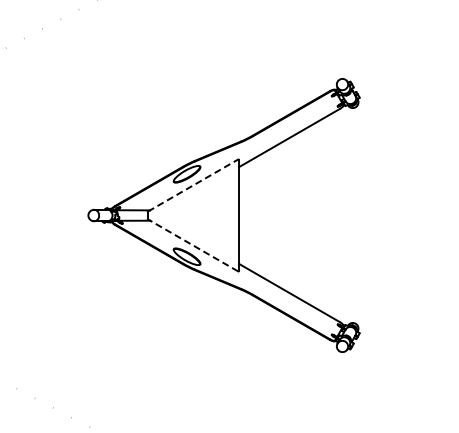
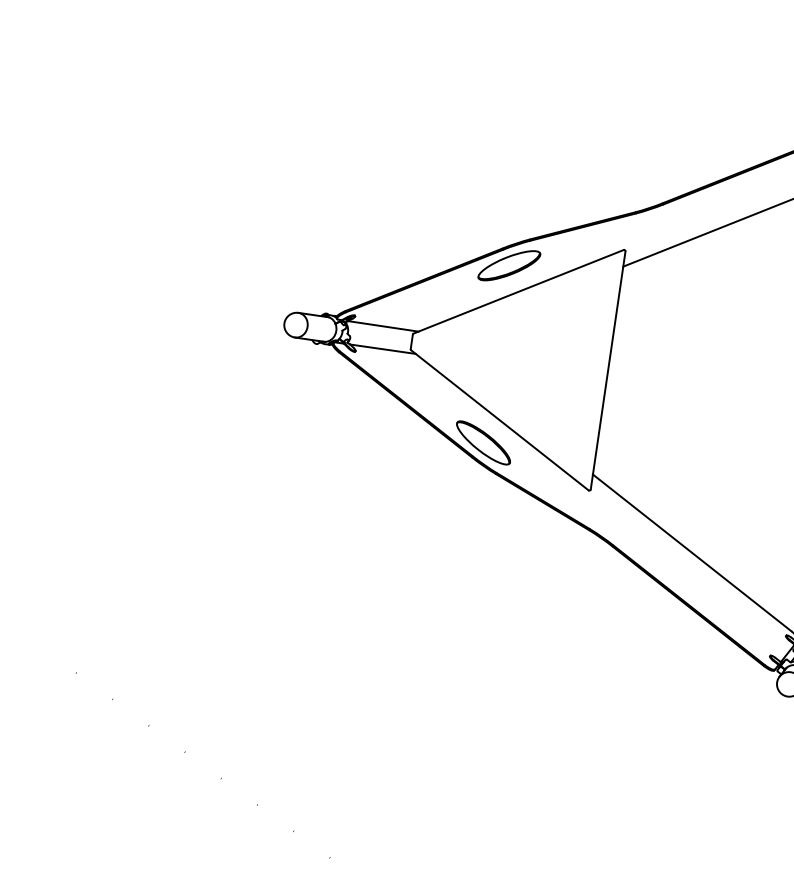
line: (193, 185) -> (519, 291), dashed -> solid
line: (192, 245) -> (498, 420), dashed -> solid

